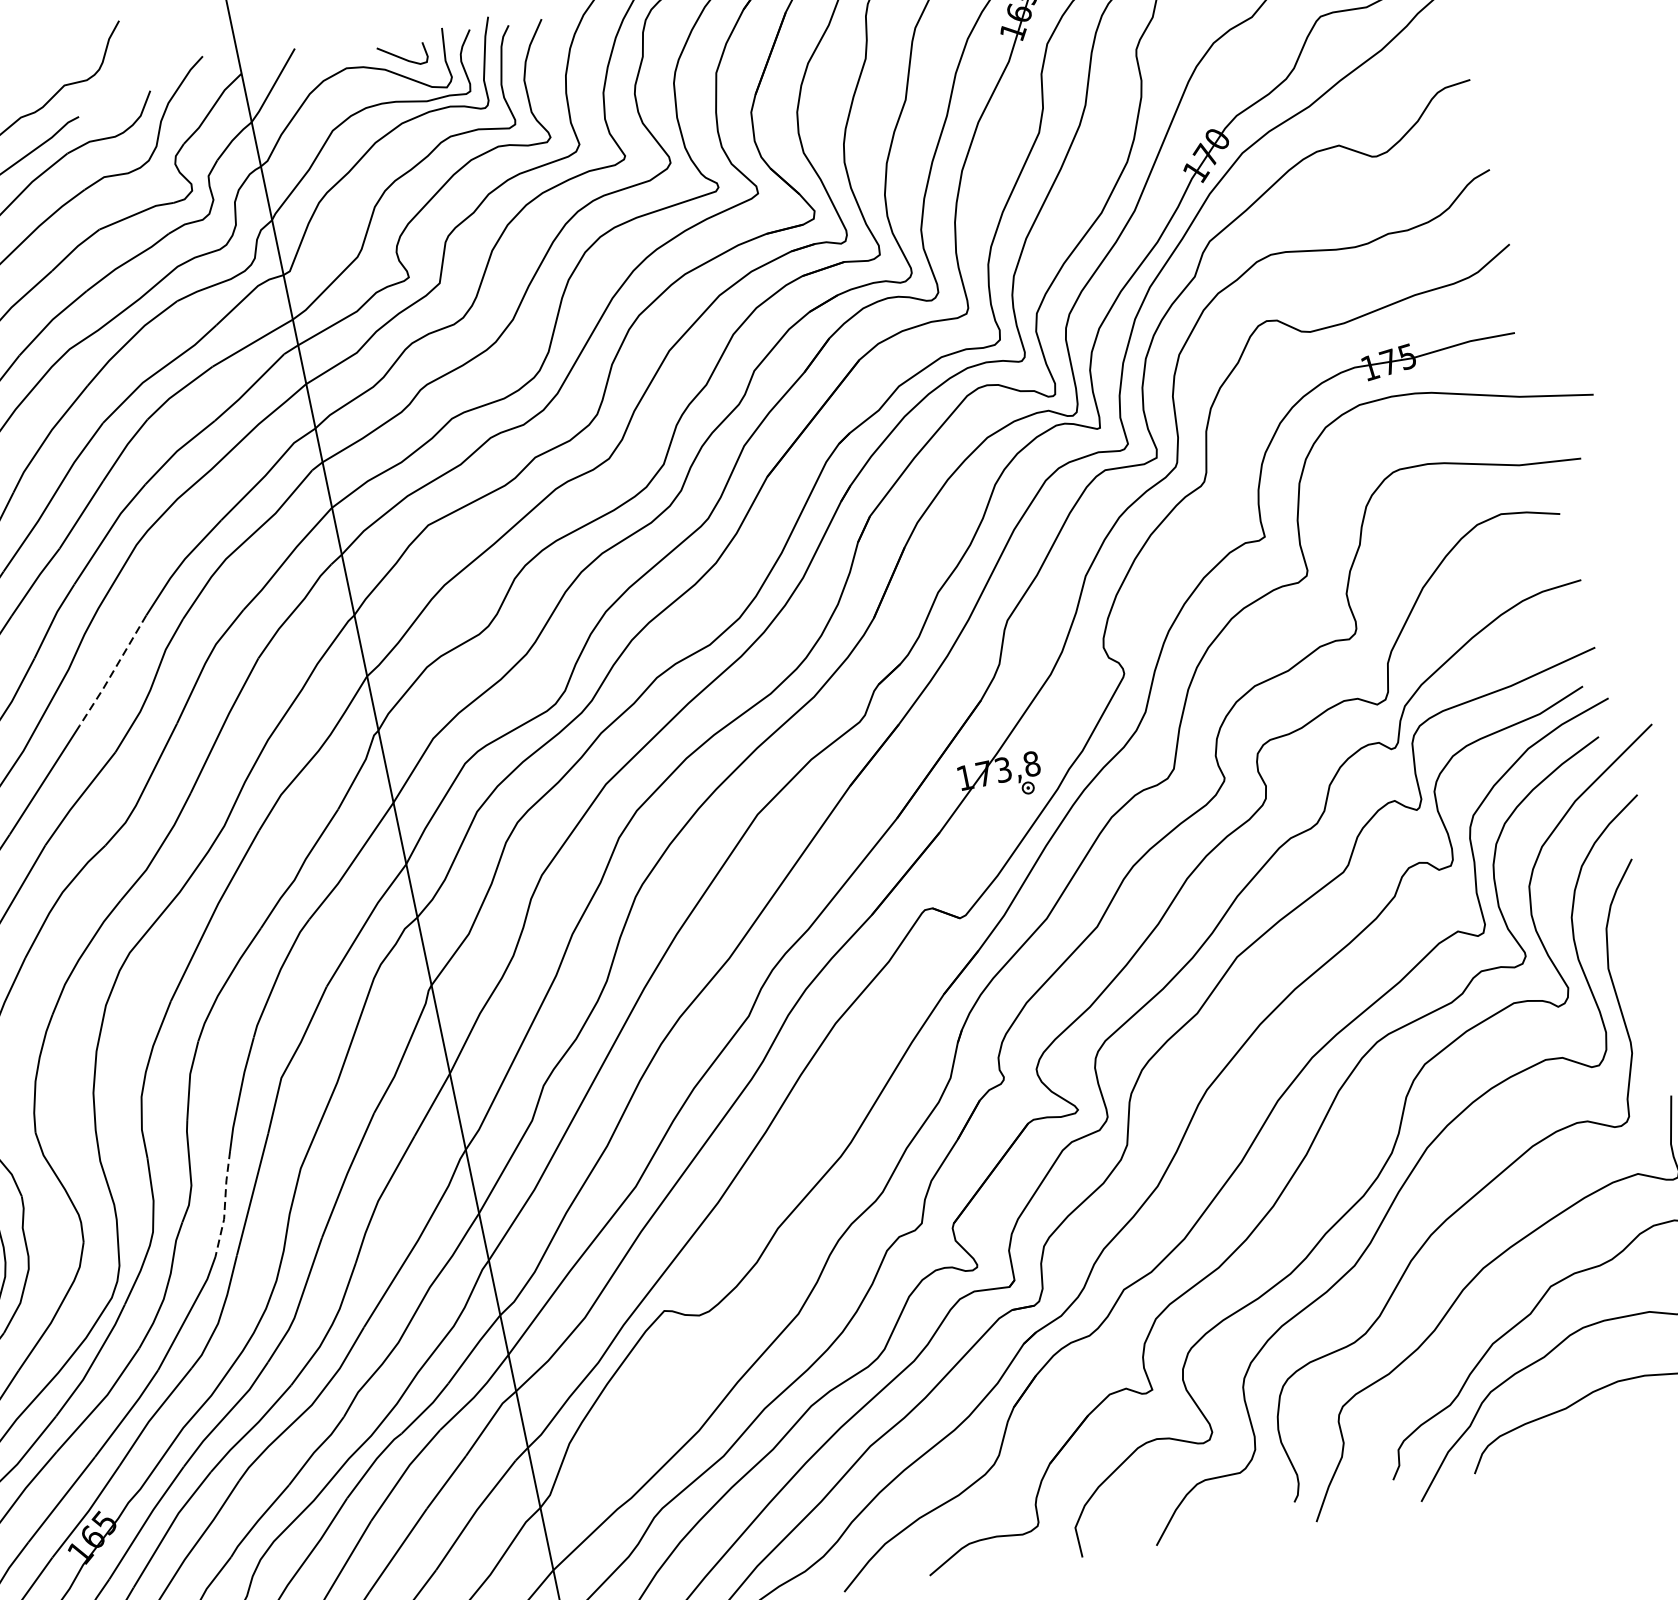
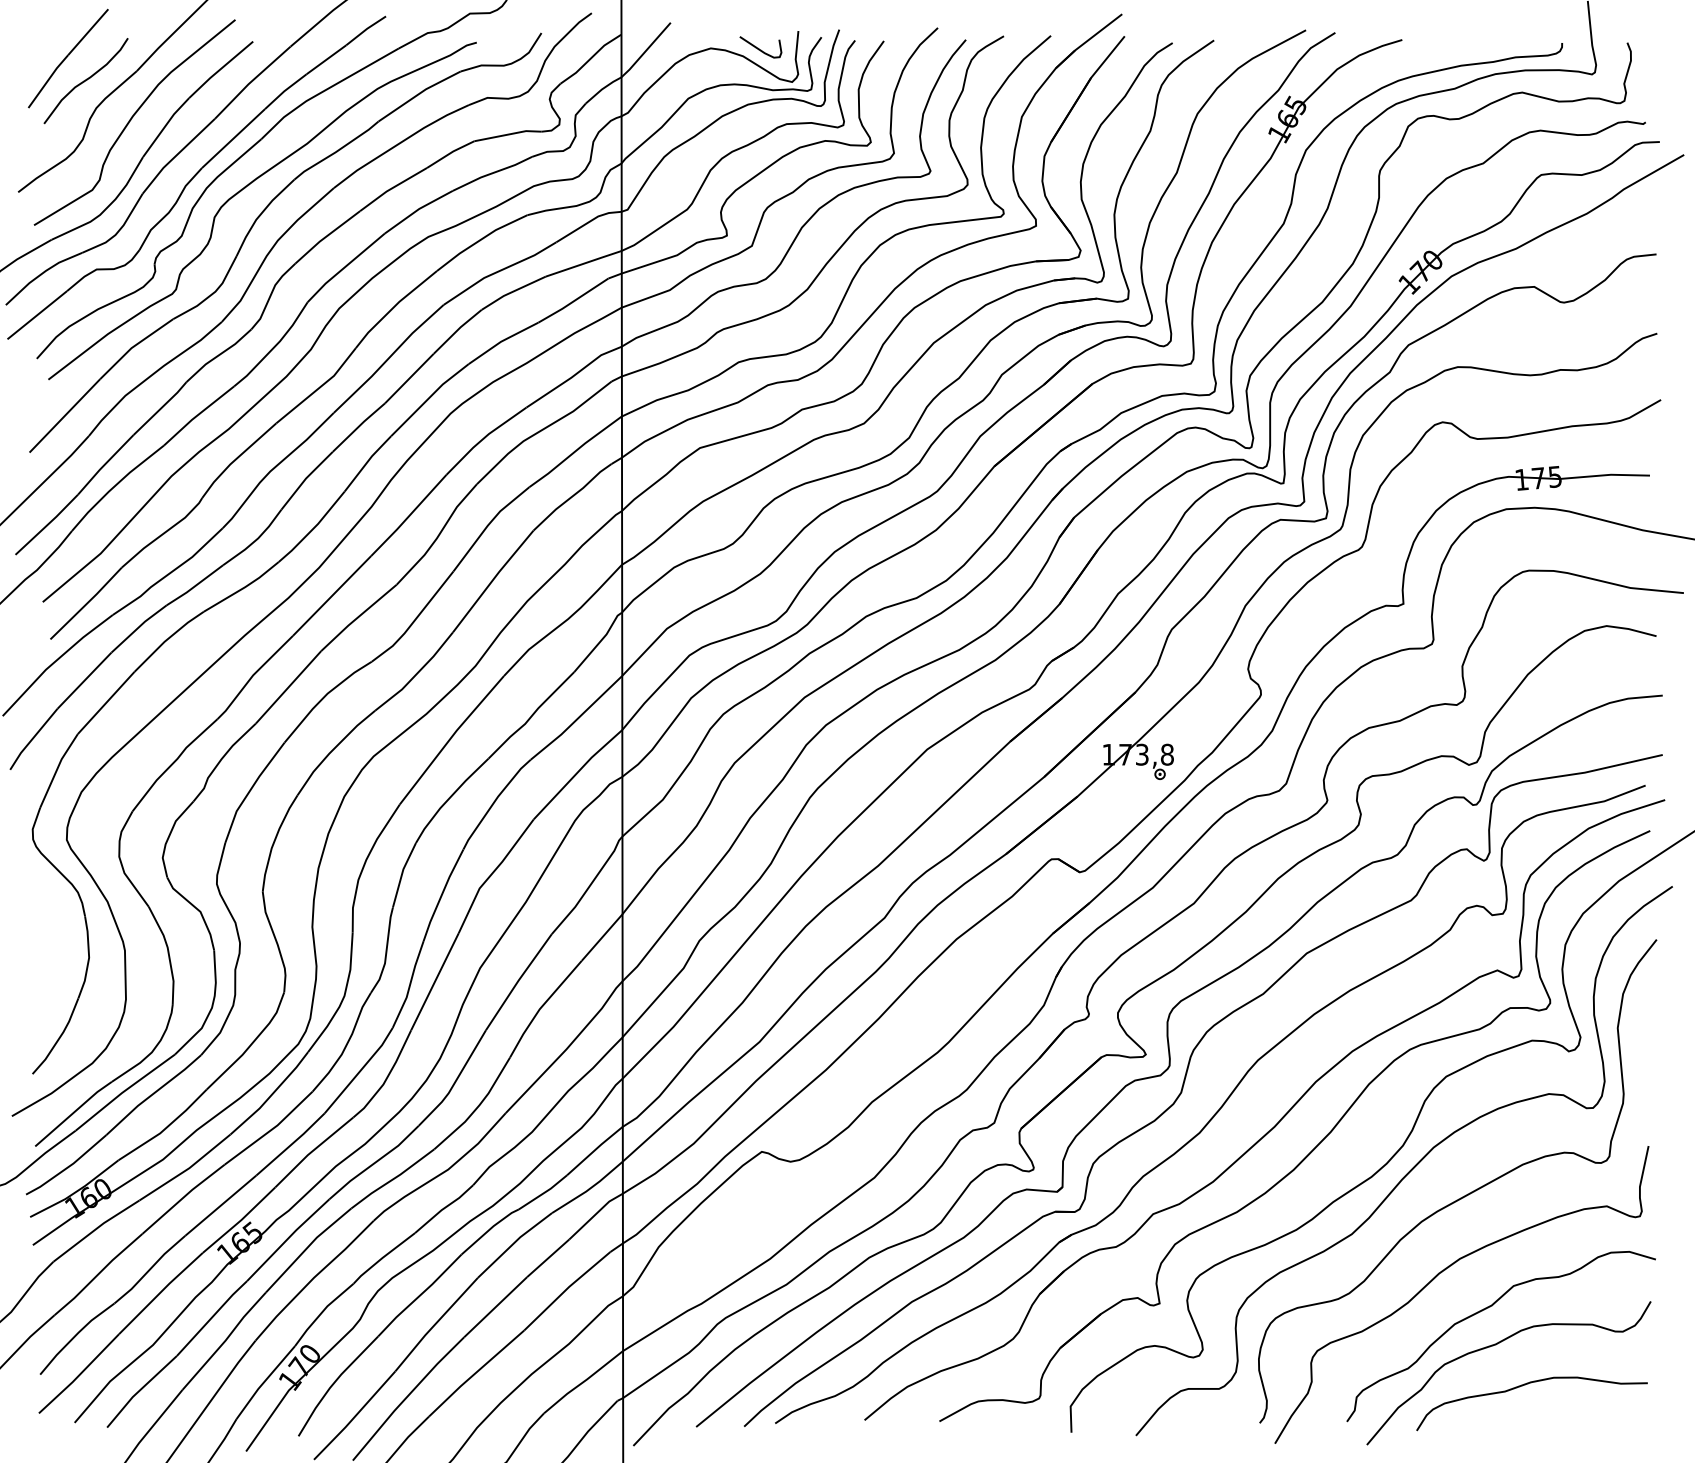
line: (114, 671) -> (409, 516), dashed -> solid
line: (224, 1204) -> (409, 985), dashed -> solid

